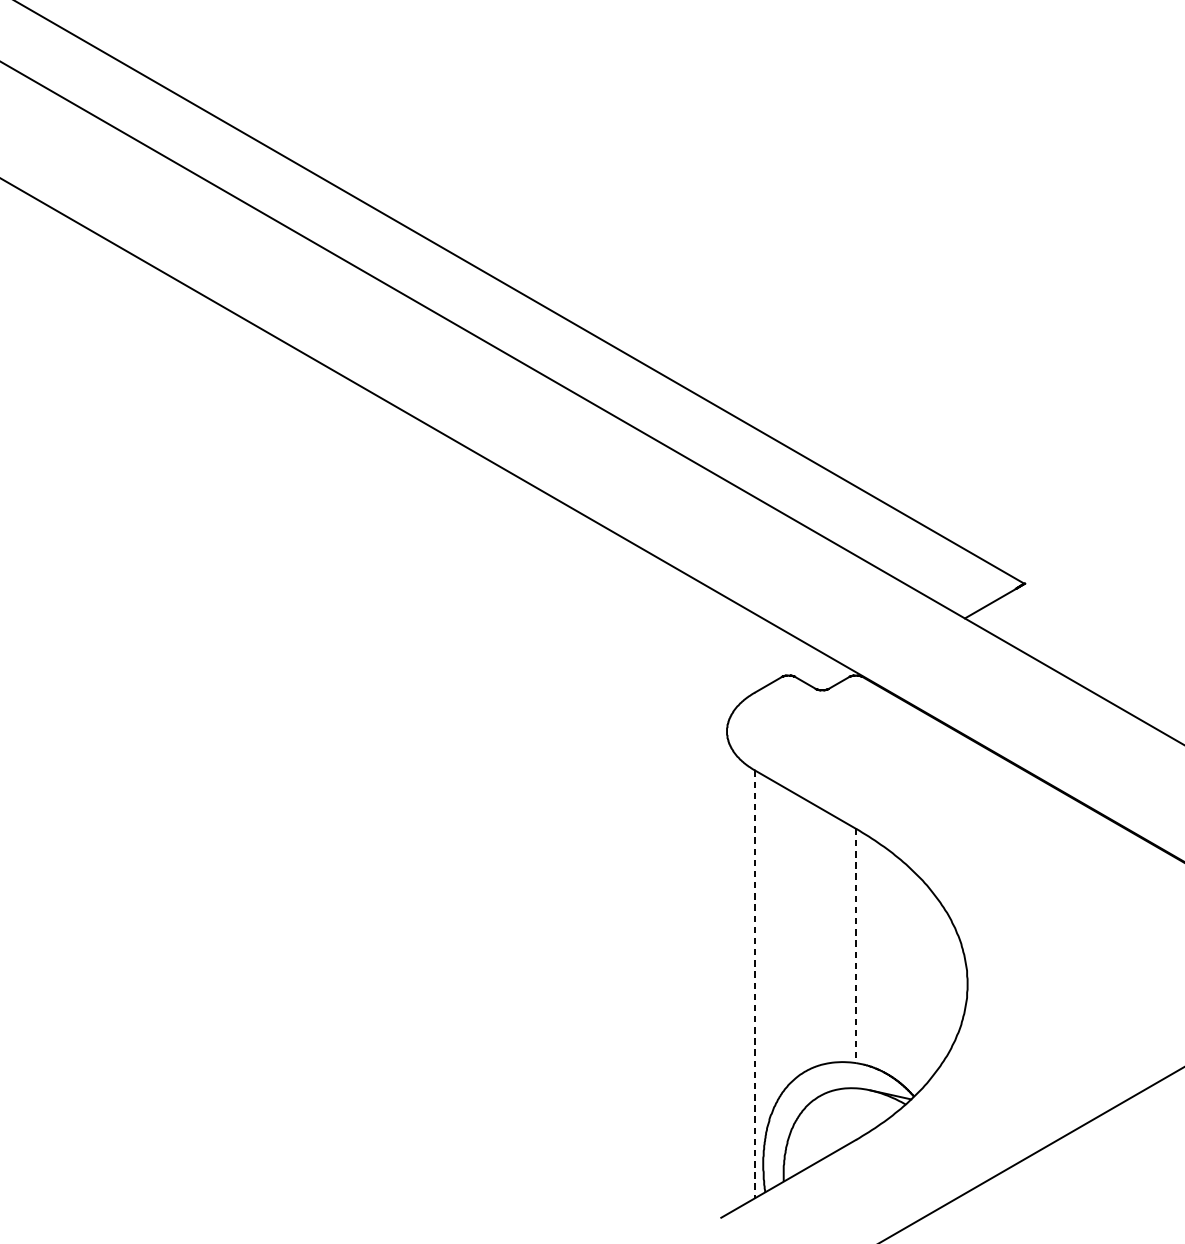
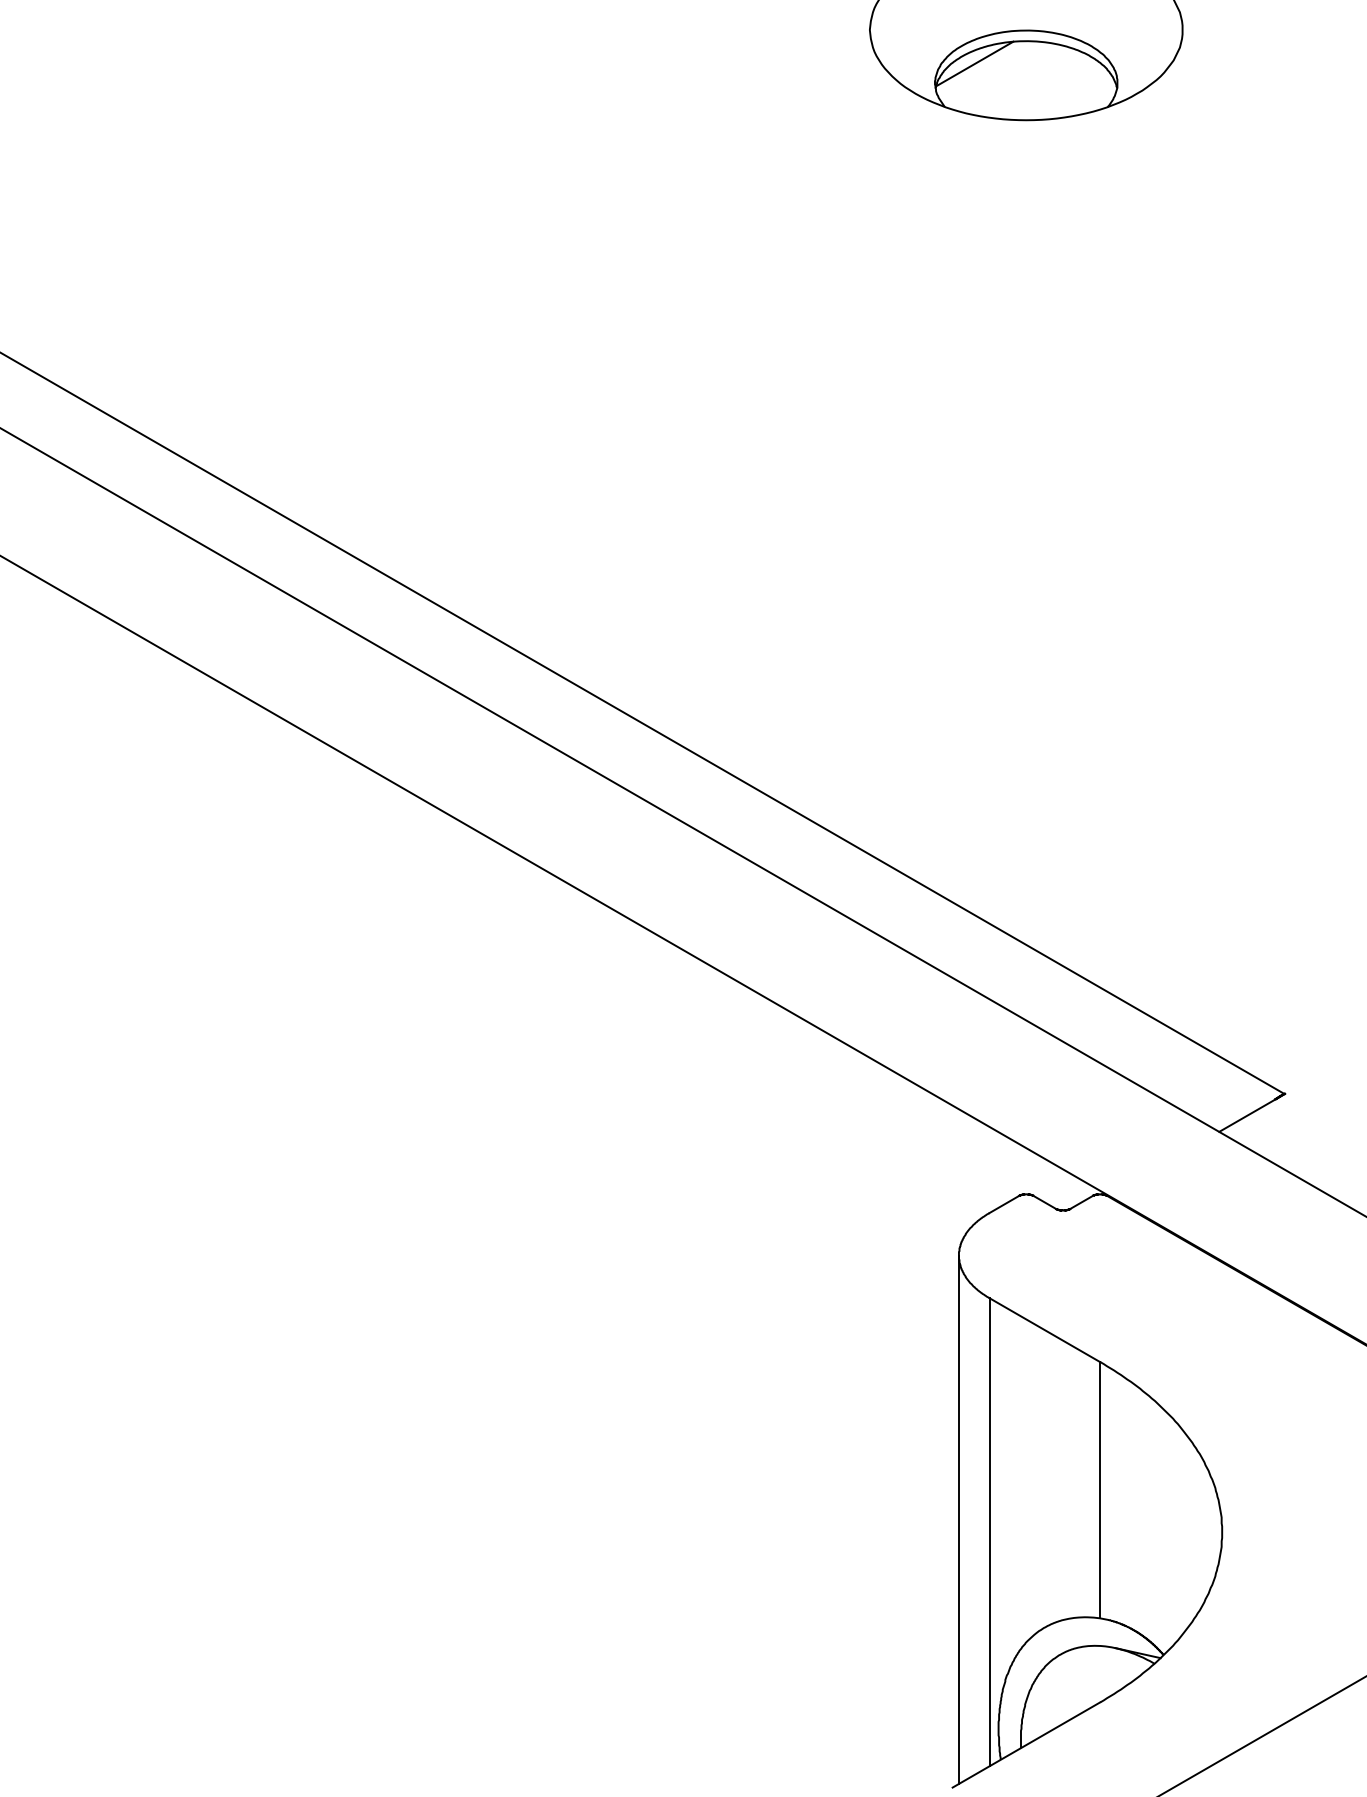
line: (856, 946) -> (1100, 1490), dashed -> solid
line: (726, 972) -> (958, 1519), added
line: (754, 984) -> (989, 1532), dashed -> solid

